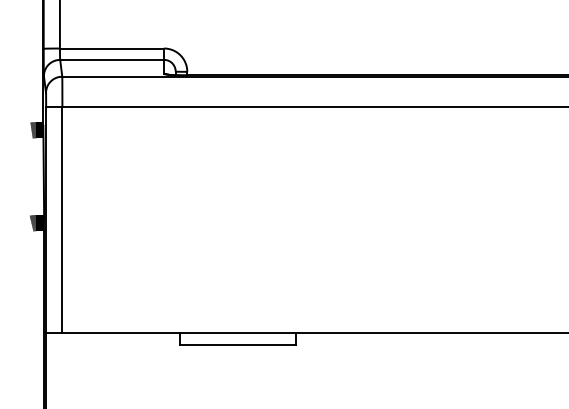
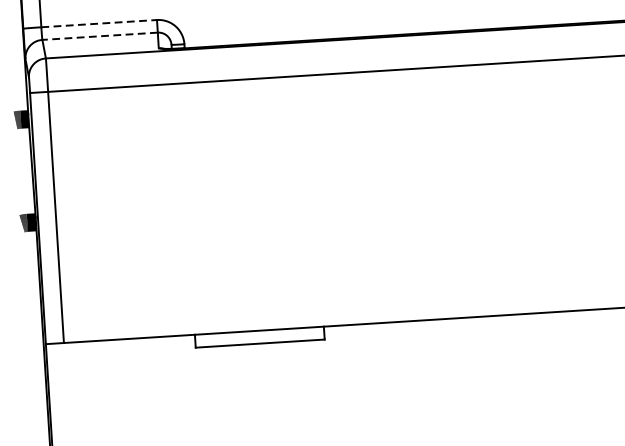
line: (112, 48) -> (99, 23), solid -> dashed
line: (112, 59) -> (100, 35), solid -> dashed

